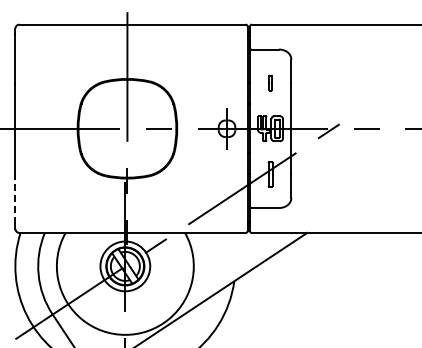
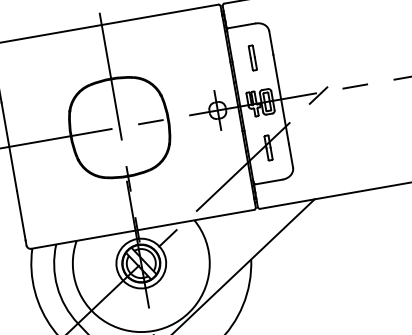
part: (270, 82) -> (252, 57), size x1.67
line: (15, 198) -> (21, 215), dashed -> solid

